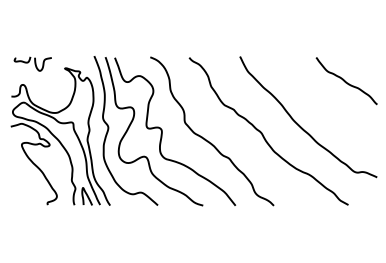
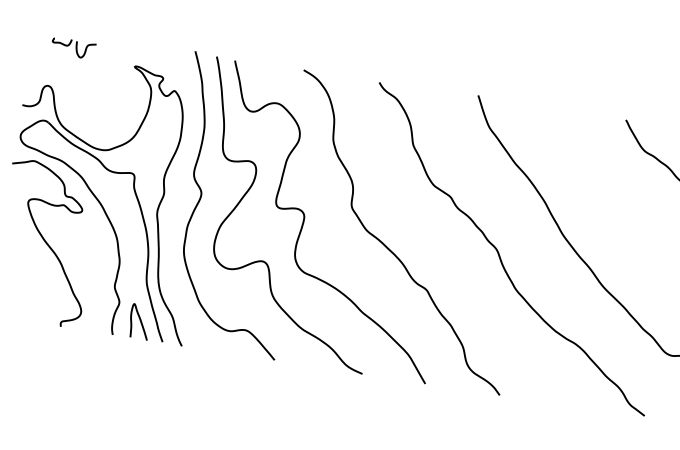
part: (32, 63) -> (73, 47), size x0.6

